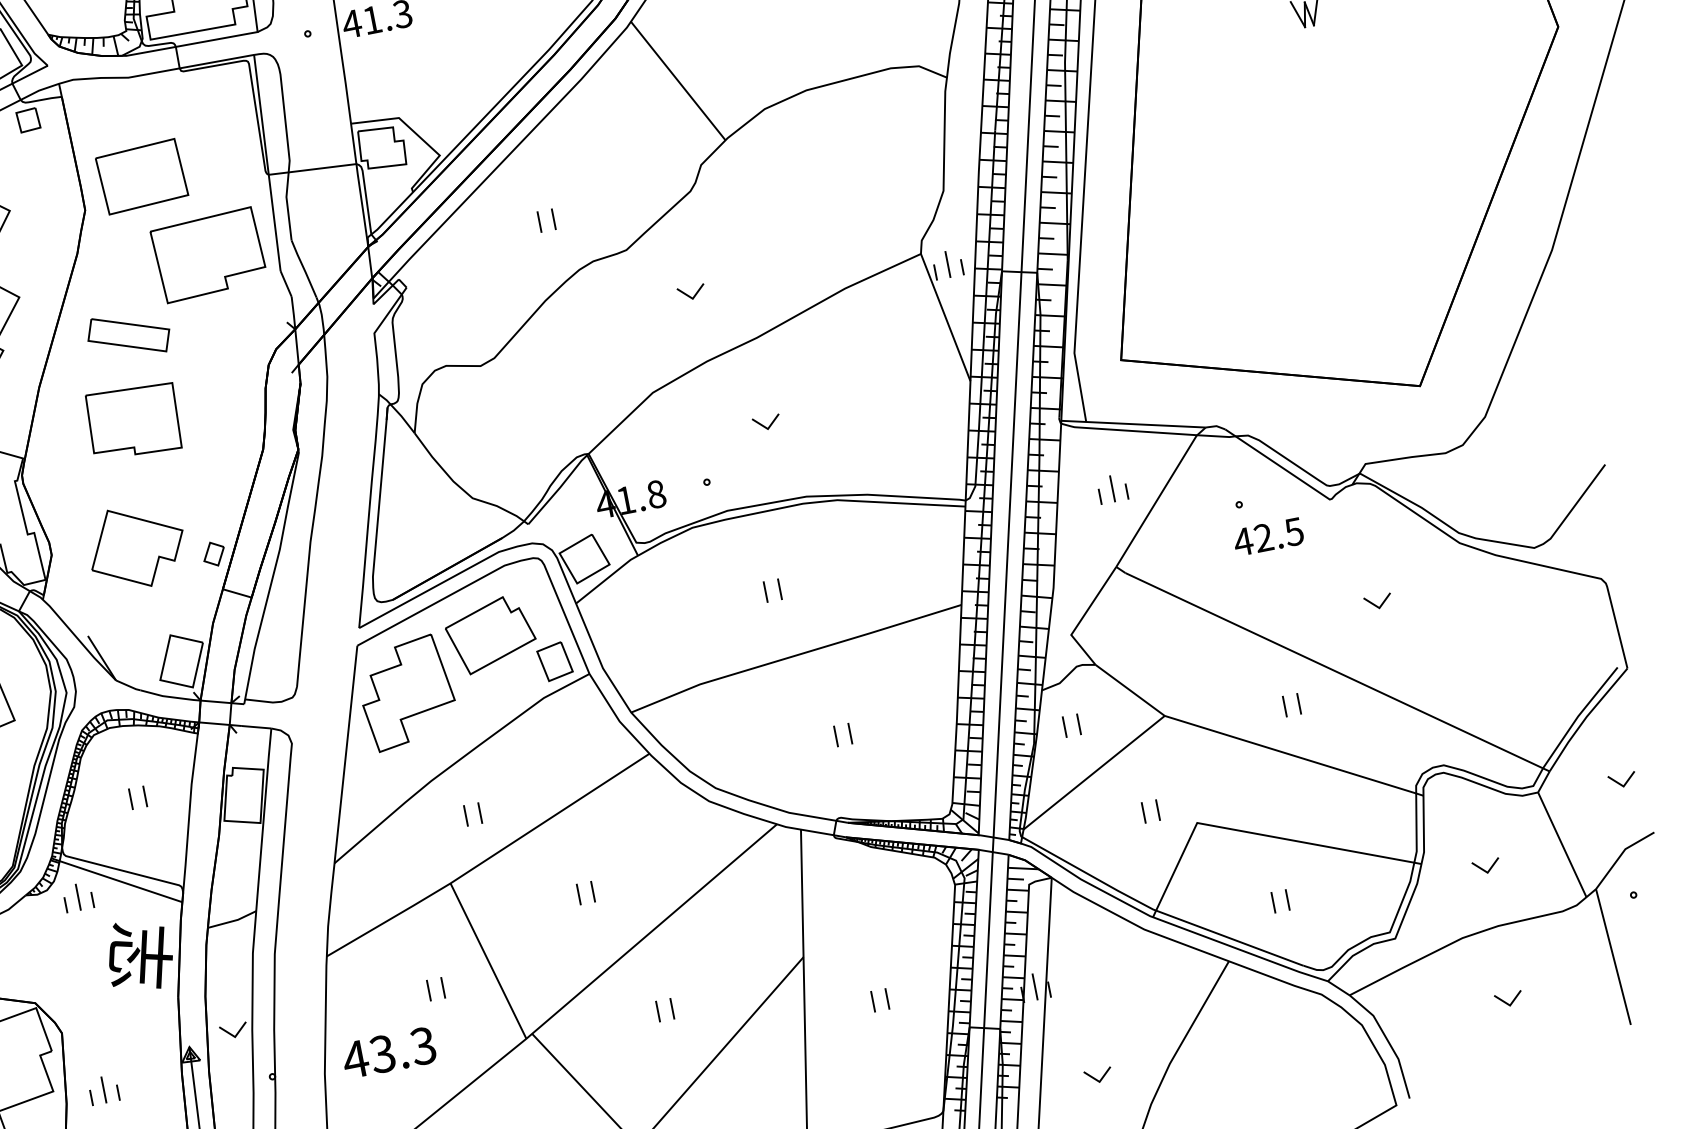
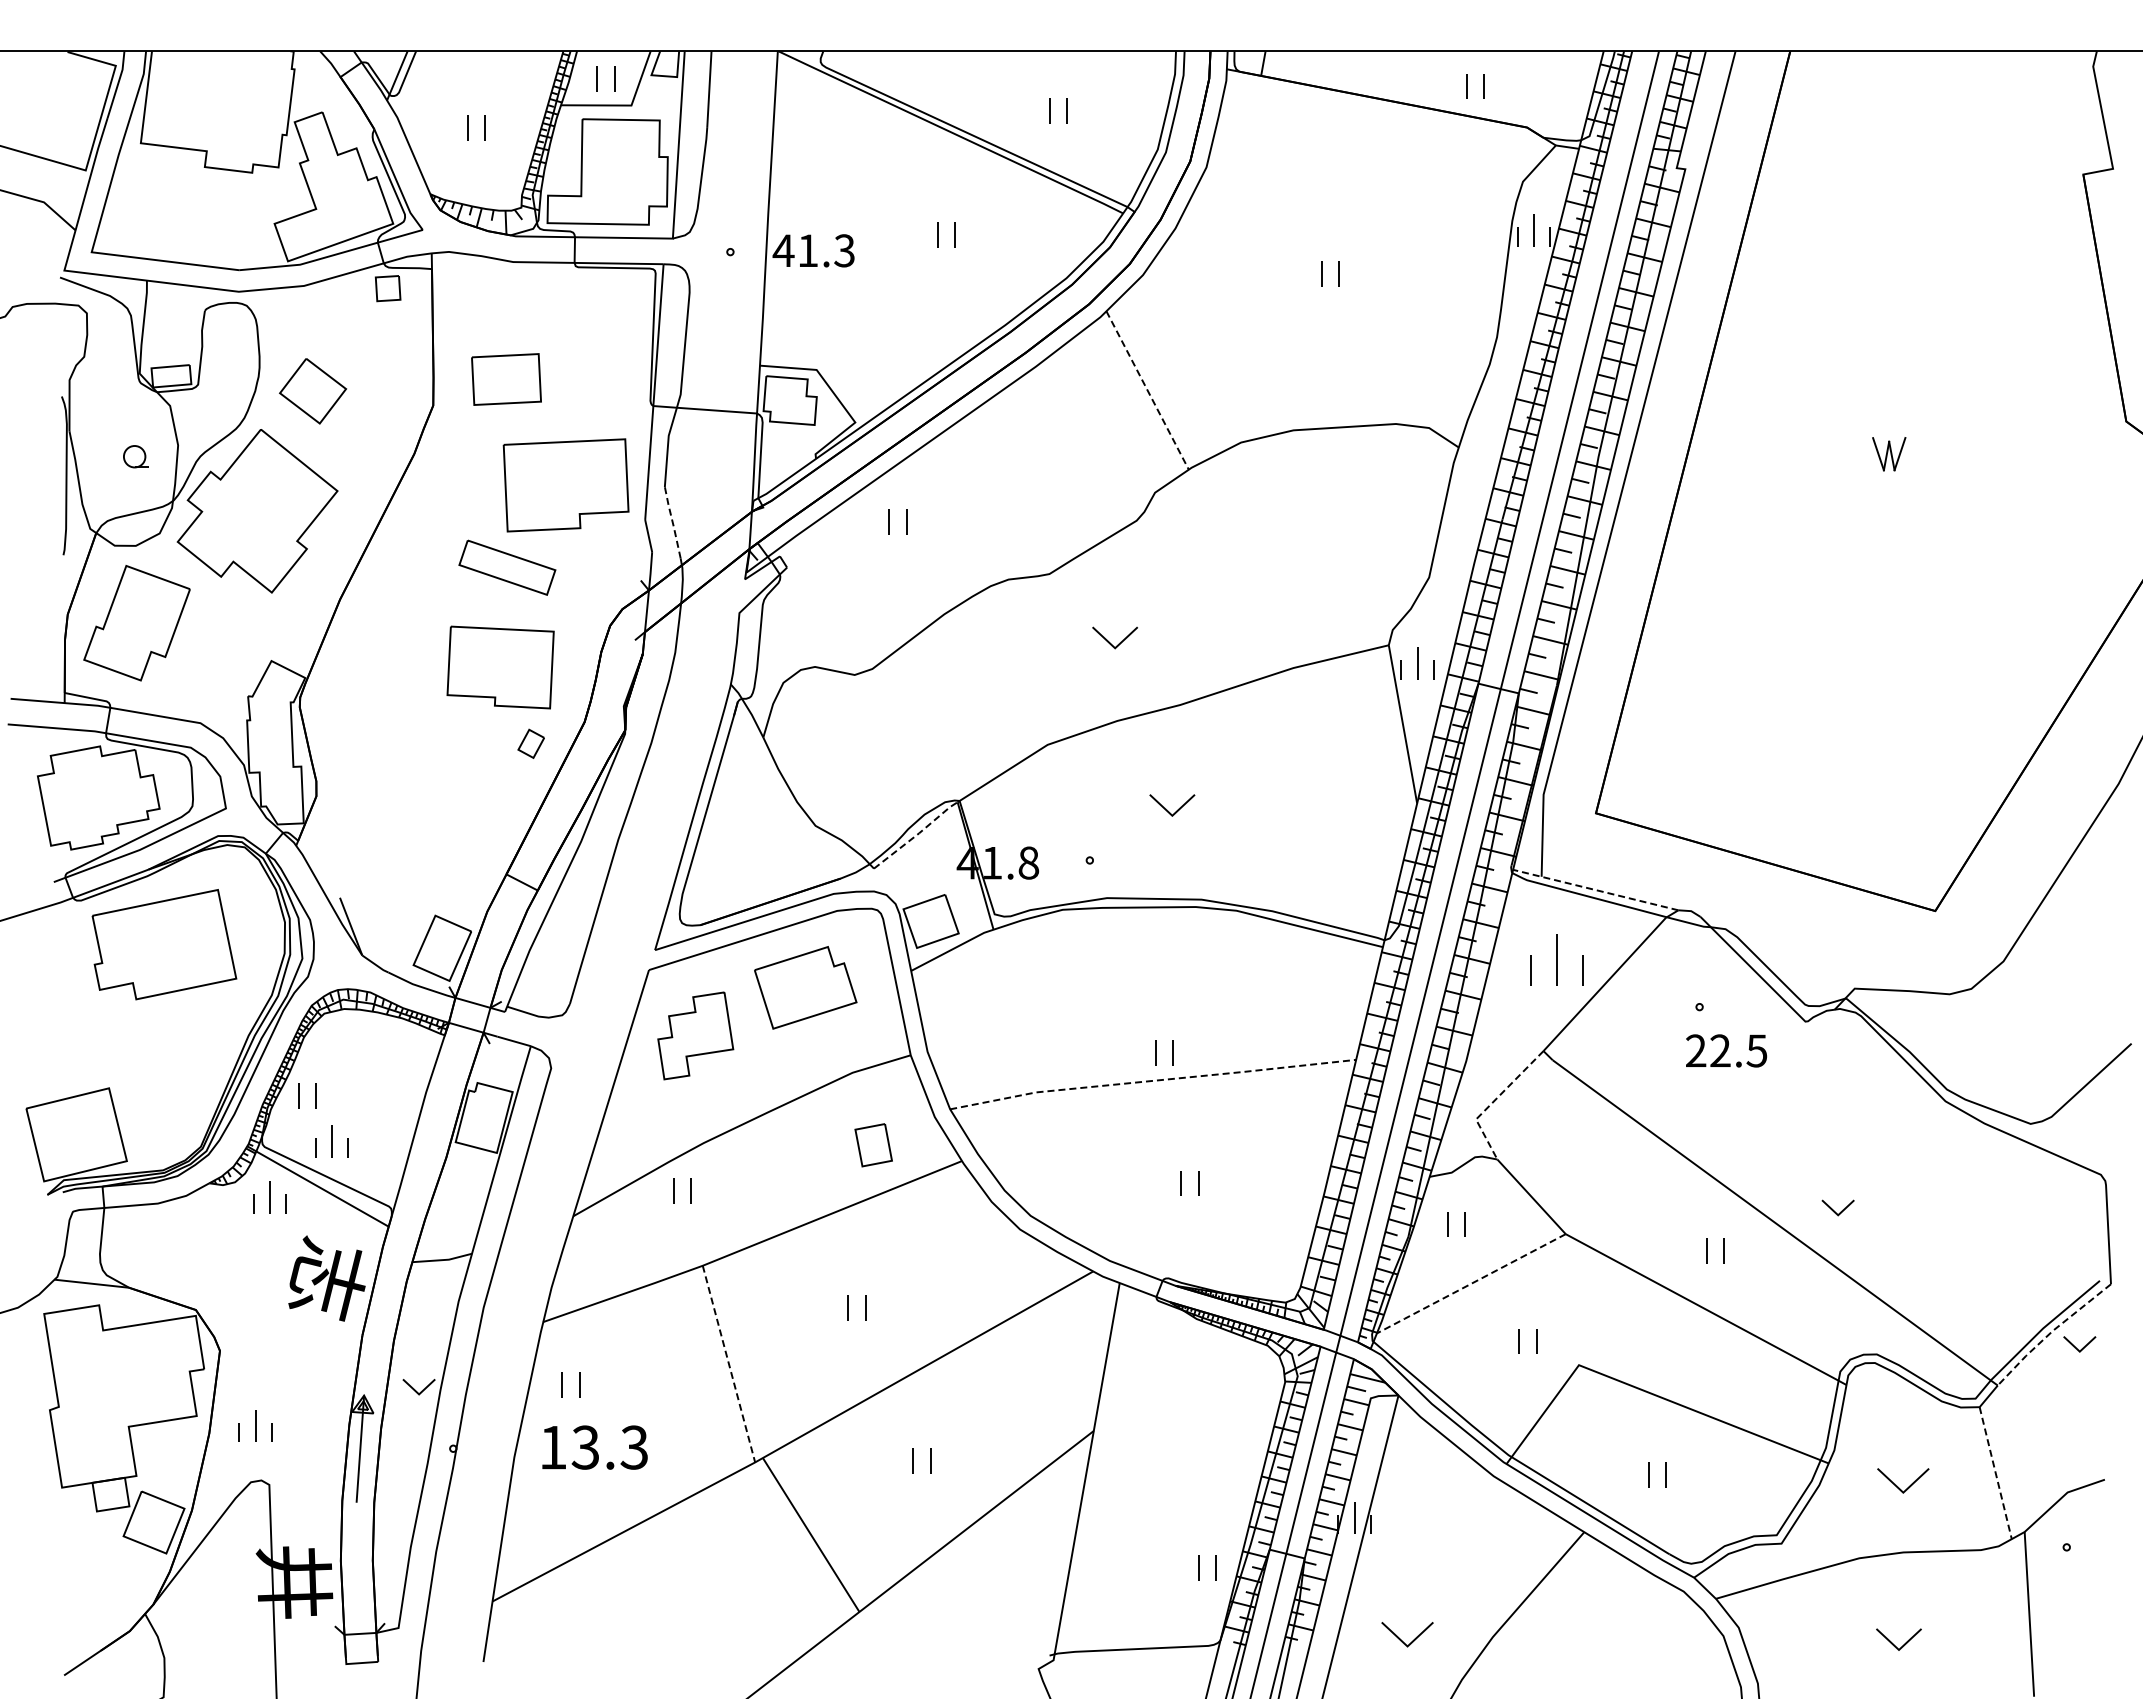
line: (678, 81) -> (1147, 390), solid -> dashed
part: (142, 176) -> (506, 379), size x0.7
part: (539, 221) -> (889, 521), moved
line: (303, 267) -> (672, 521), solid -> dashed
part: (691, 292) -> (1114, 637), size x1.4
part: (128, 335) -> (507, 567), moved
part: (133, 421) -> (500, 667), moved
part: (766, 422) -> (1172, 805), size x1.4
line: (1133, 423) -> (1595, 889), solid -> dashed
part: (1112, 488) -> (1556, 959), size x1.6
line: (558, 489) -> (916, 835), solid -> dashed
text: (1243, 541) -> (1696, 1050), 42.5 -> 22.5
part: (136, 546) -> (416, 805), removed
part: (213, 553) -> (530, 743), moved
part: (766, 591) -> (1156, 1052), moved
part: (1377, 601) -> (1837, 1207), moved
line: (1082, 617) -> (1493, 1101), solid -> dashed
line: (795, 655) -> (1152, 1080), solid -> dashed
part: (554, 661) -> (873, 1145), moved
part: (406, 692) -> (695, 1035), size x0.7
line: (1585, 718) -> (2051, 1332), solid -> dashed
line: (1093, 773) -> (1470, 1284), solid -> dashed
part: (1622, 780) -> (2079, 1344), moved
part: (131, 798) -> (299, 1095), moved
part: (466, 815) -> (674, 1190), moved
part: (120, 840) -> (331, 1141), added
line: (1562, 845) -> (1995, 1473), solid -> dashed
part: (1485, 867) -> (1902, 1481), size x1.6
line: (488, 961) -> (728, 1364), solid -> dashed
part: (428, 990) -> (562, 1384), moved
part: (1508, 999) -> (1898, 1639), size x1.4
part: (873, 1001) -> (1199, 1567), moved
text: (355, 1059) -> (552, 1447), 43.3 -> 13.3
part: (1098, 1075) -> (1407, 1634), size x1.6

